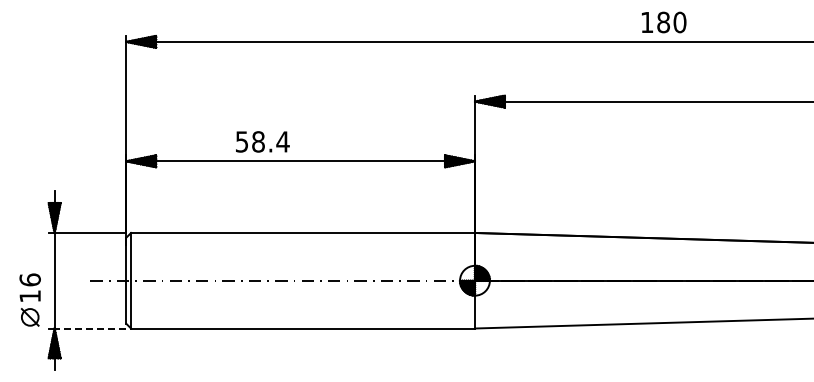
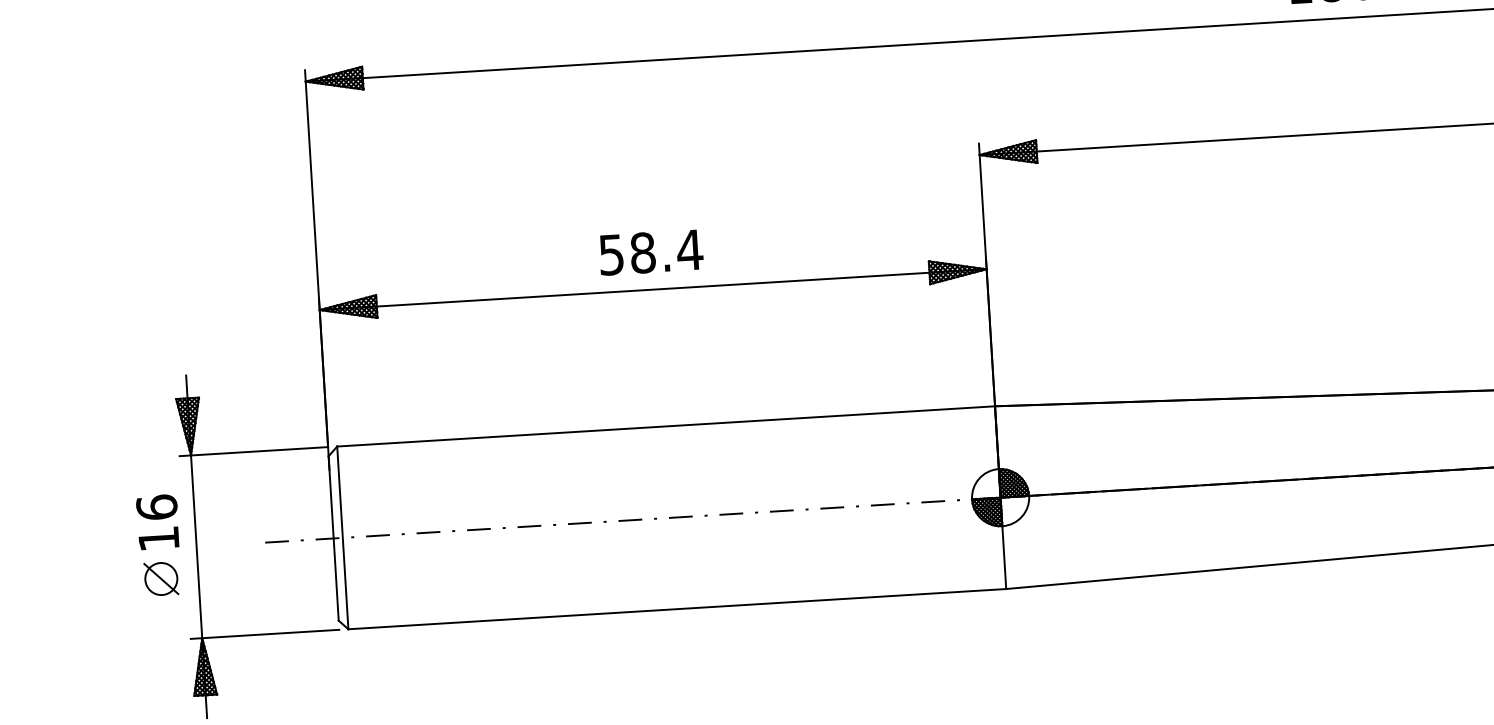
text: (262, 141) -> (650, 251), moved
part: (29, 299) -> (157, 544), moved
line: (90, 328) -> (270, 633), dashed -> solid

